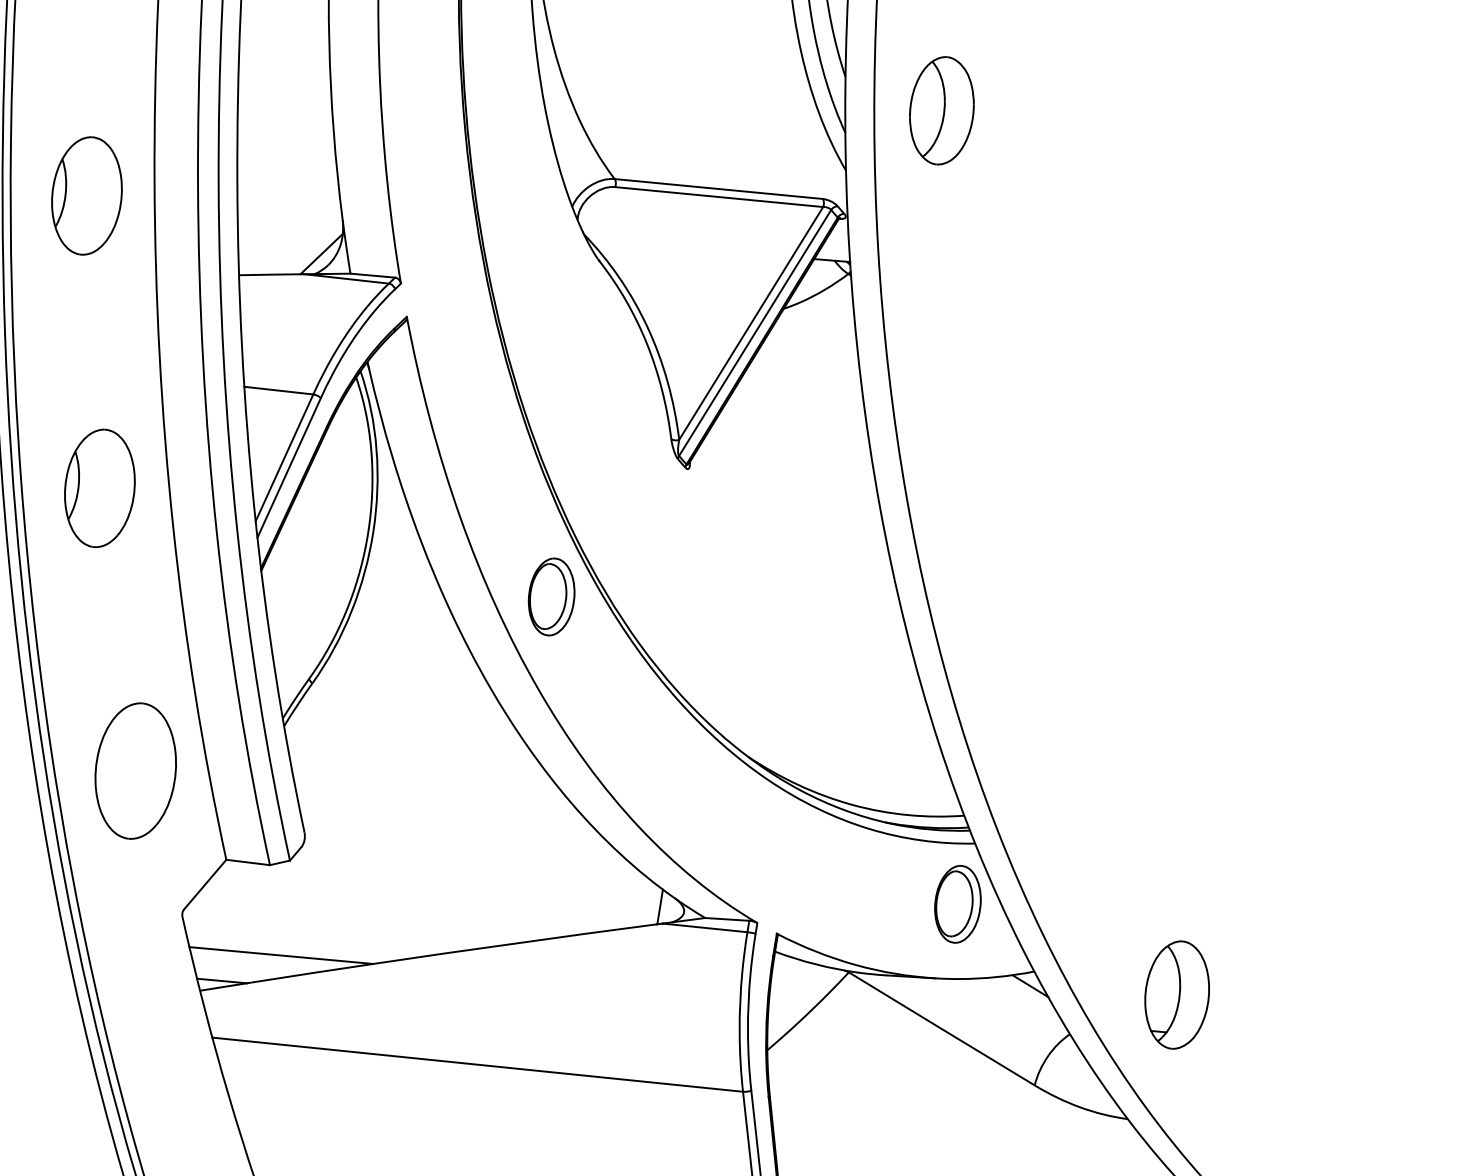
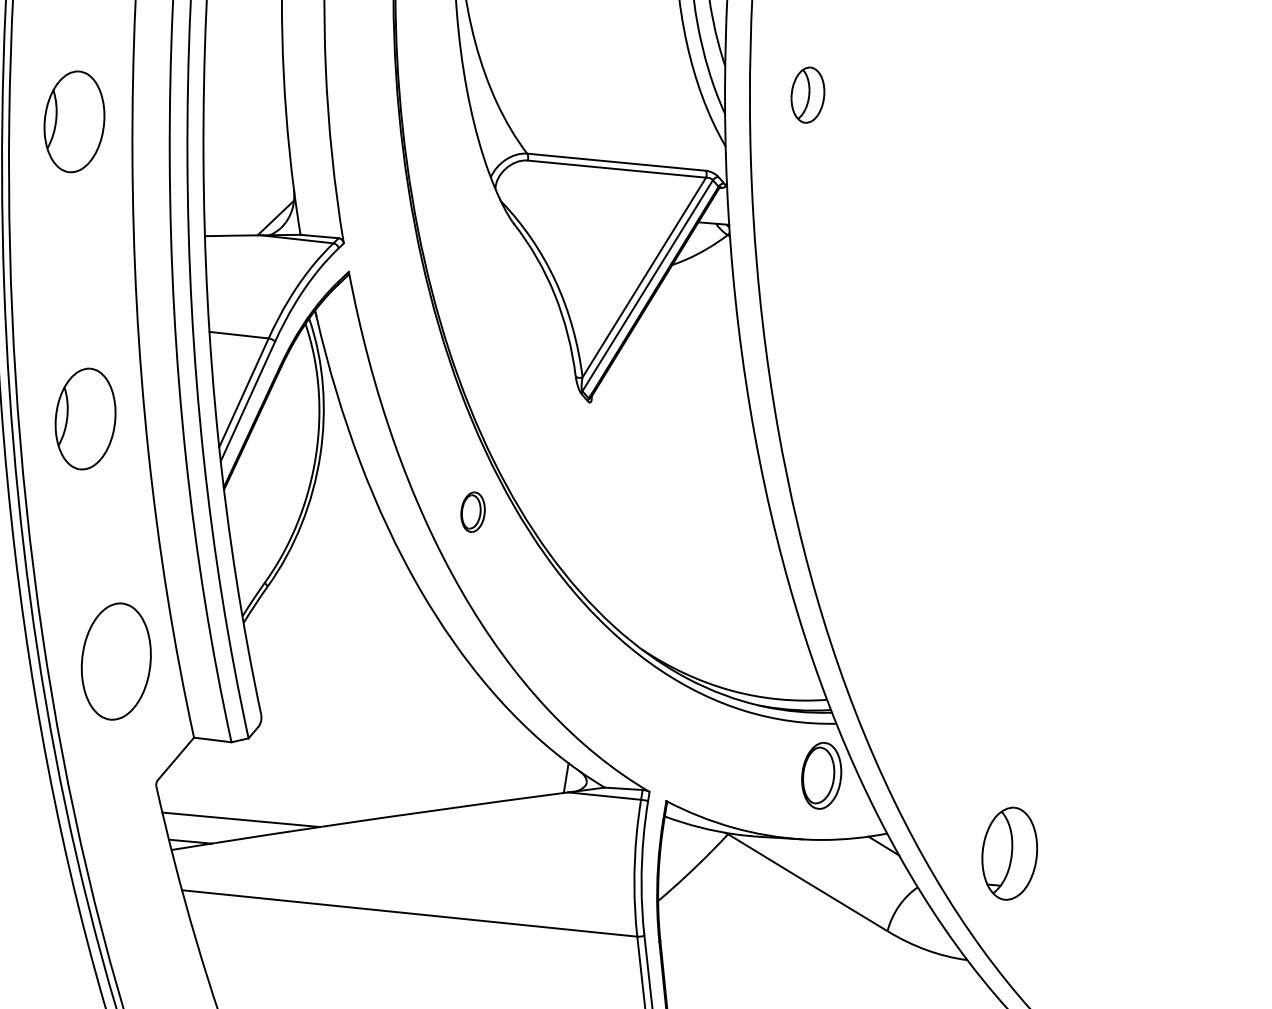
part: (941, 110) -> (807, 94), size x0.6
part: (86, 195) -> (74, 121), moved
part: (551, 596) -> (472, 511), size x0.6

